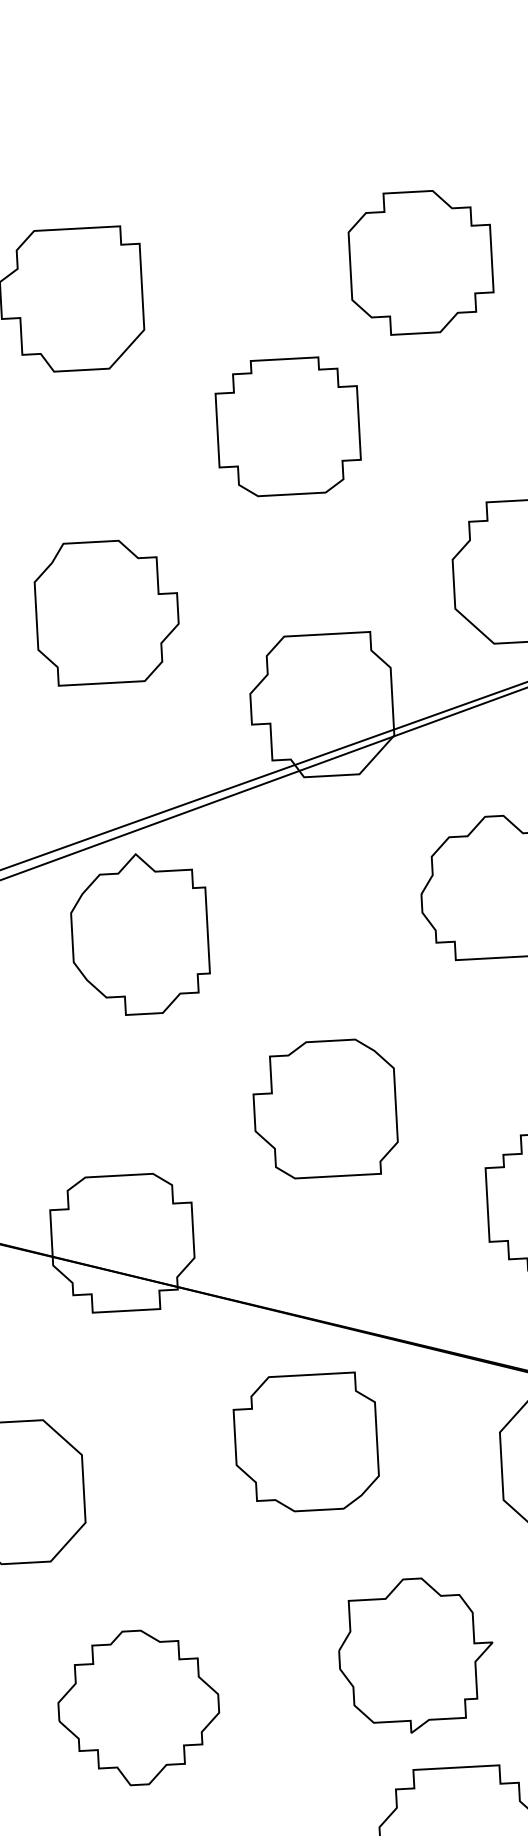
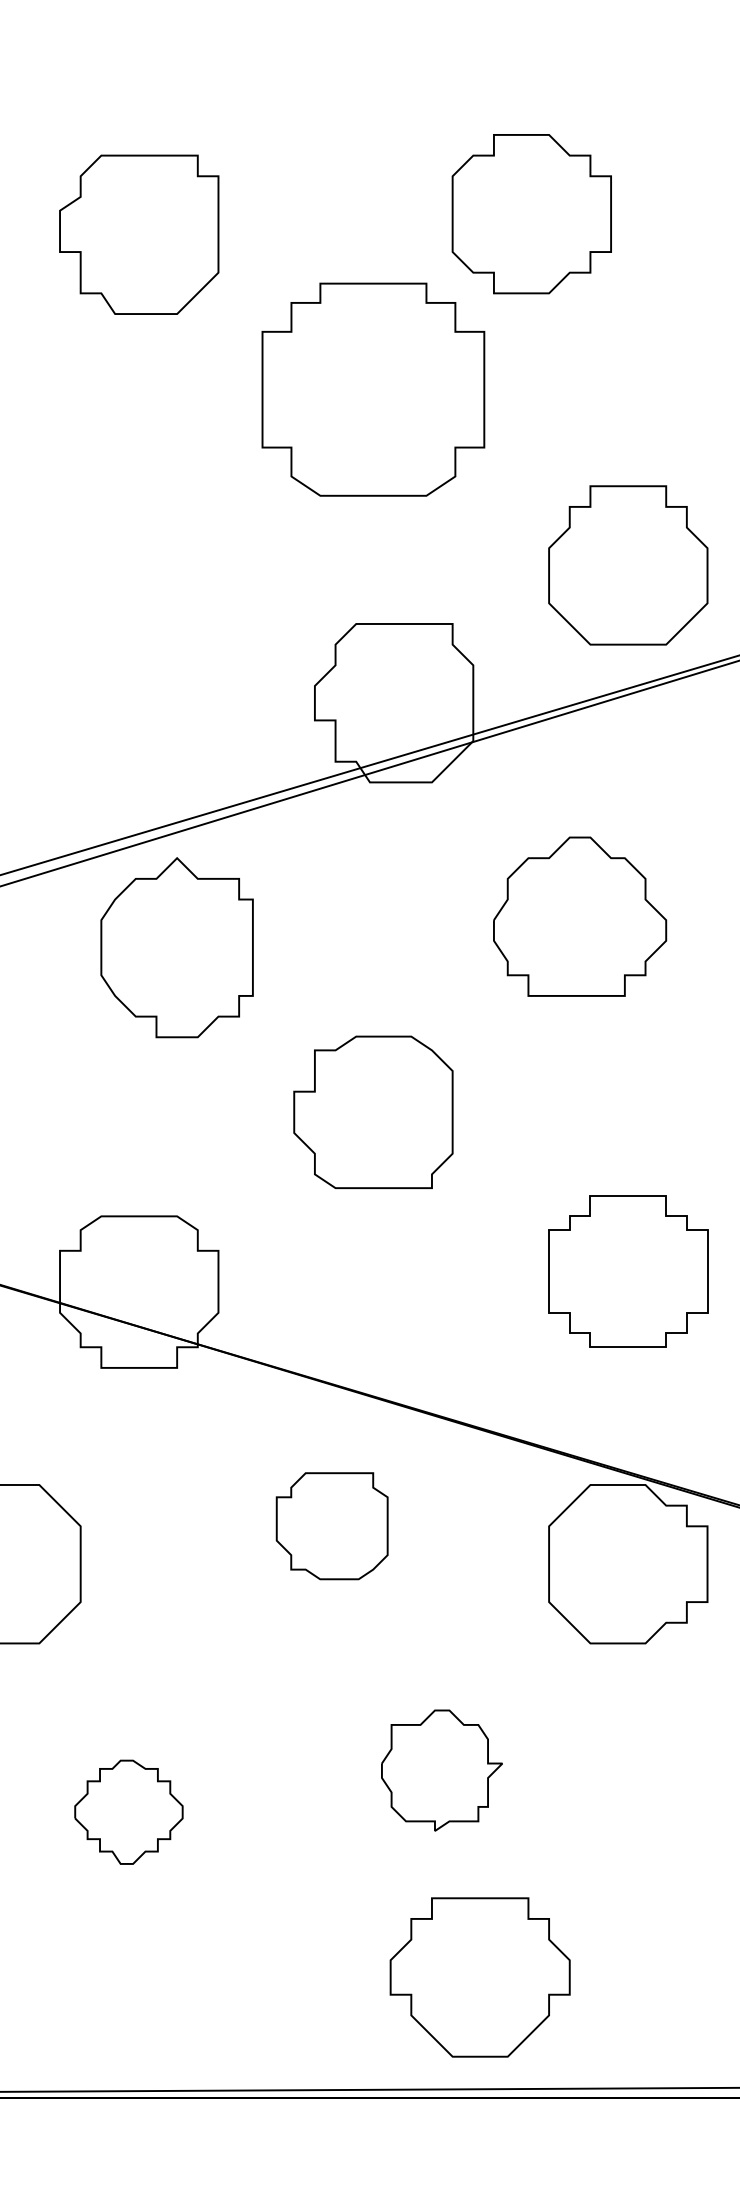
part: (288, 426) -> (373, 389), size x1.4
part: (106, 612) -> (159, 586), removed
part: (325, 1108) -> (373, 1111), moved
part: (306, 1442) -> (332, 1525), size x0.7
part: (415, 1655) -> (441, 1770), size x0.7
part: (138, 1708) -> (128, 1812), size x0.6

